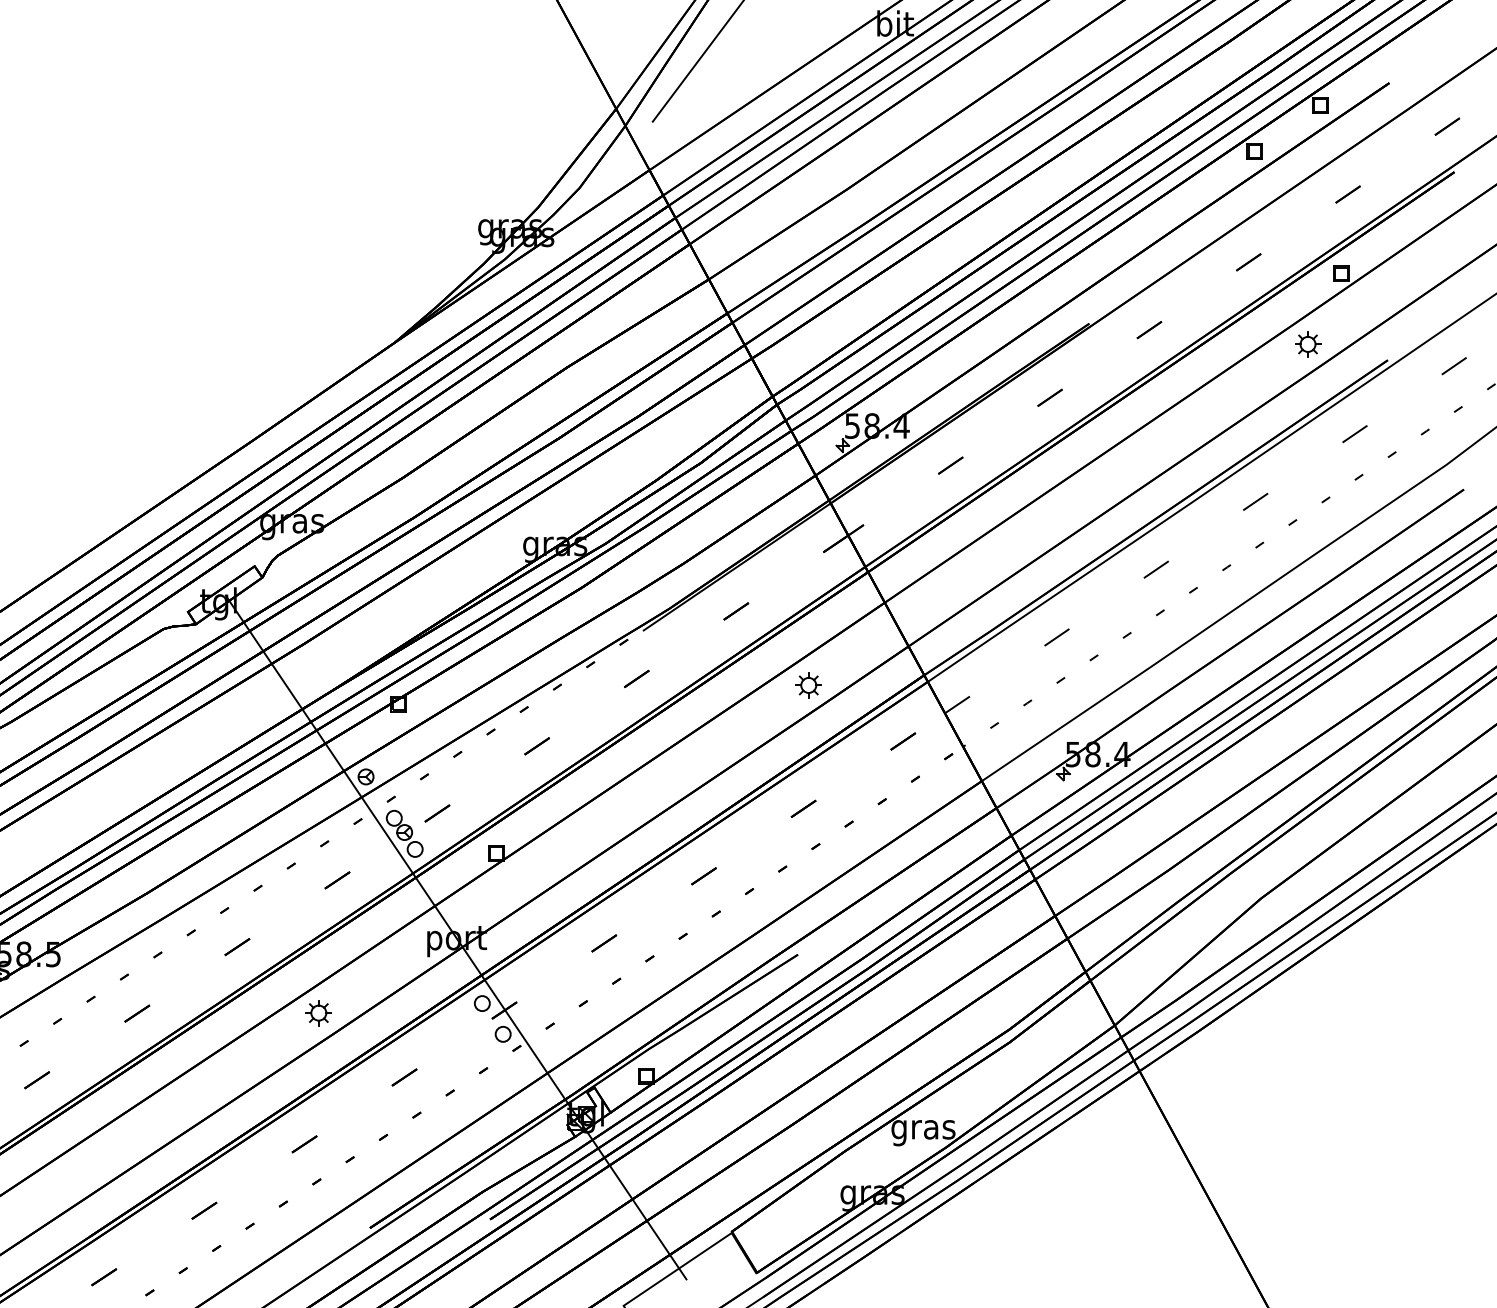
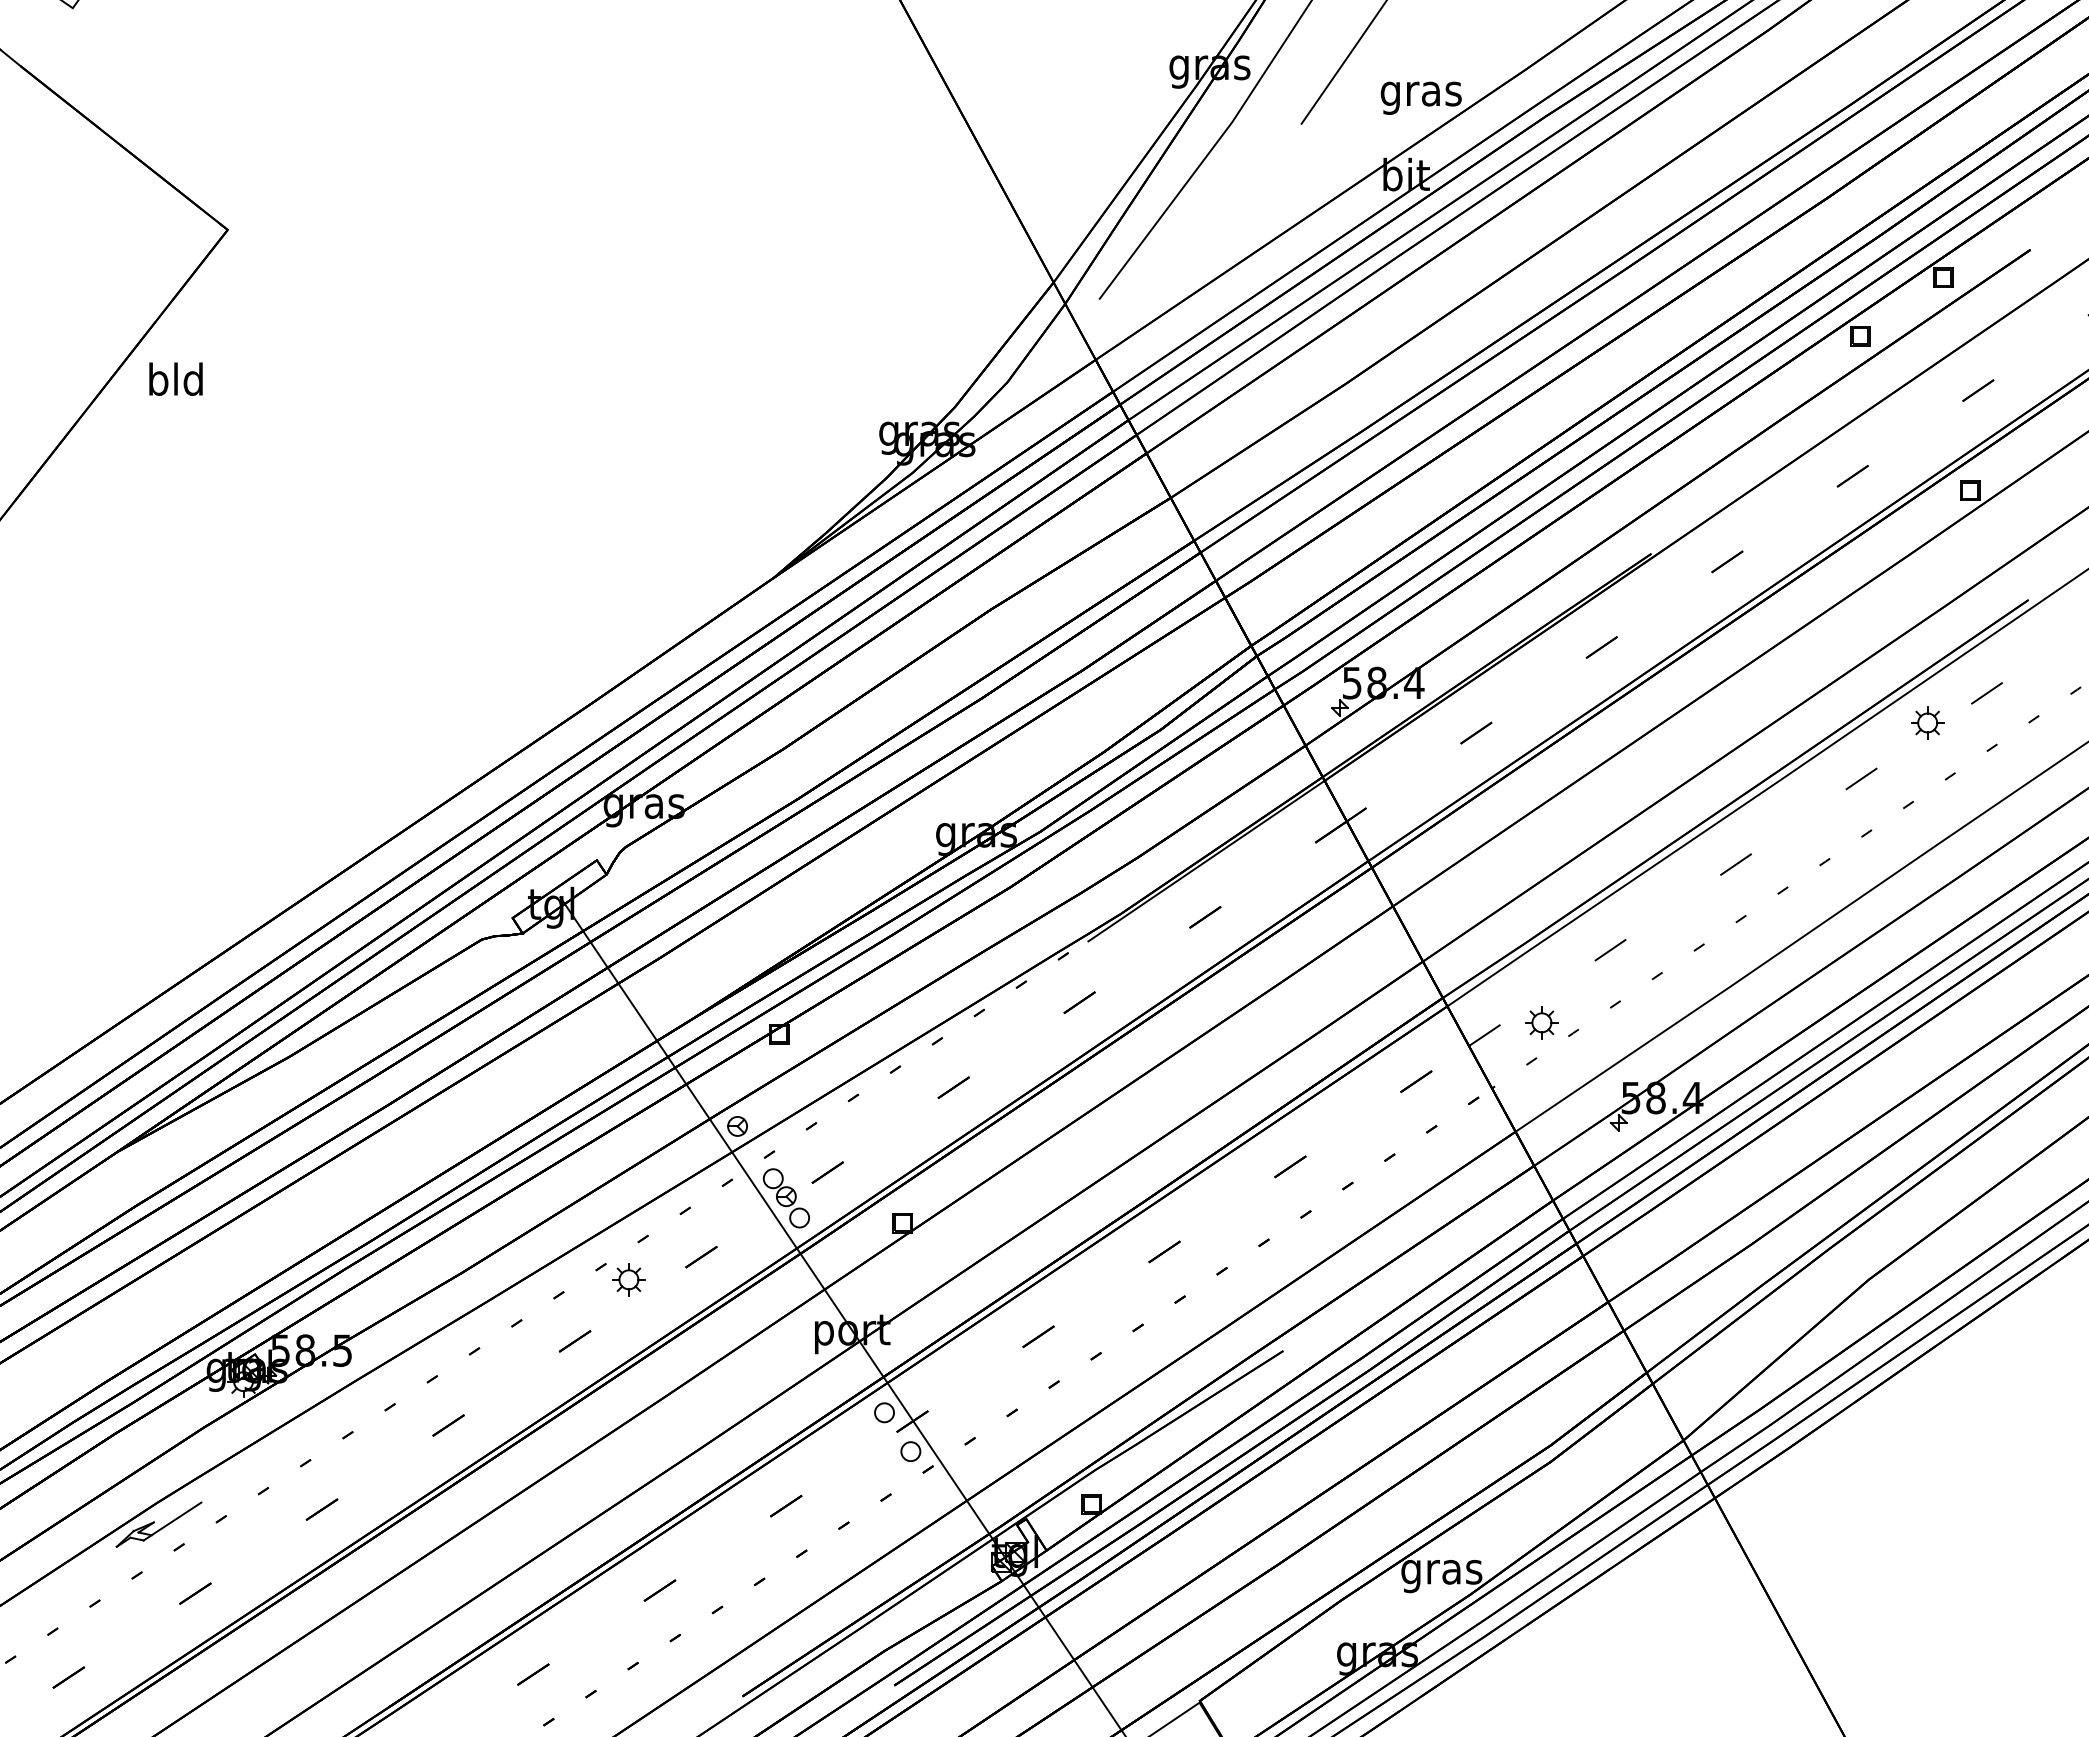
part: (1307, 344) -> (1927, 722), moved
part: (808, 685) -> (1541, 1022), moved
part: (318, 1012) -> (628, 1279), moved

